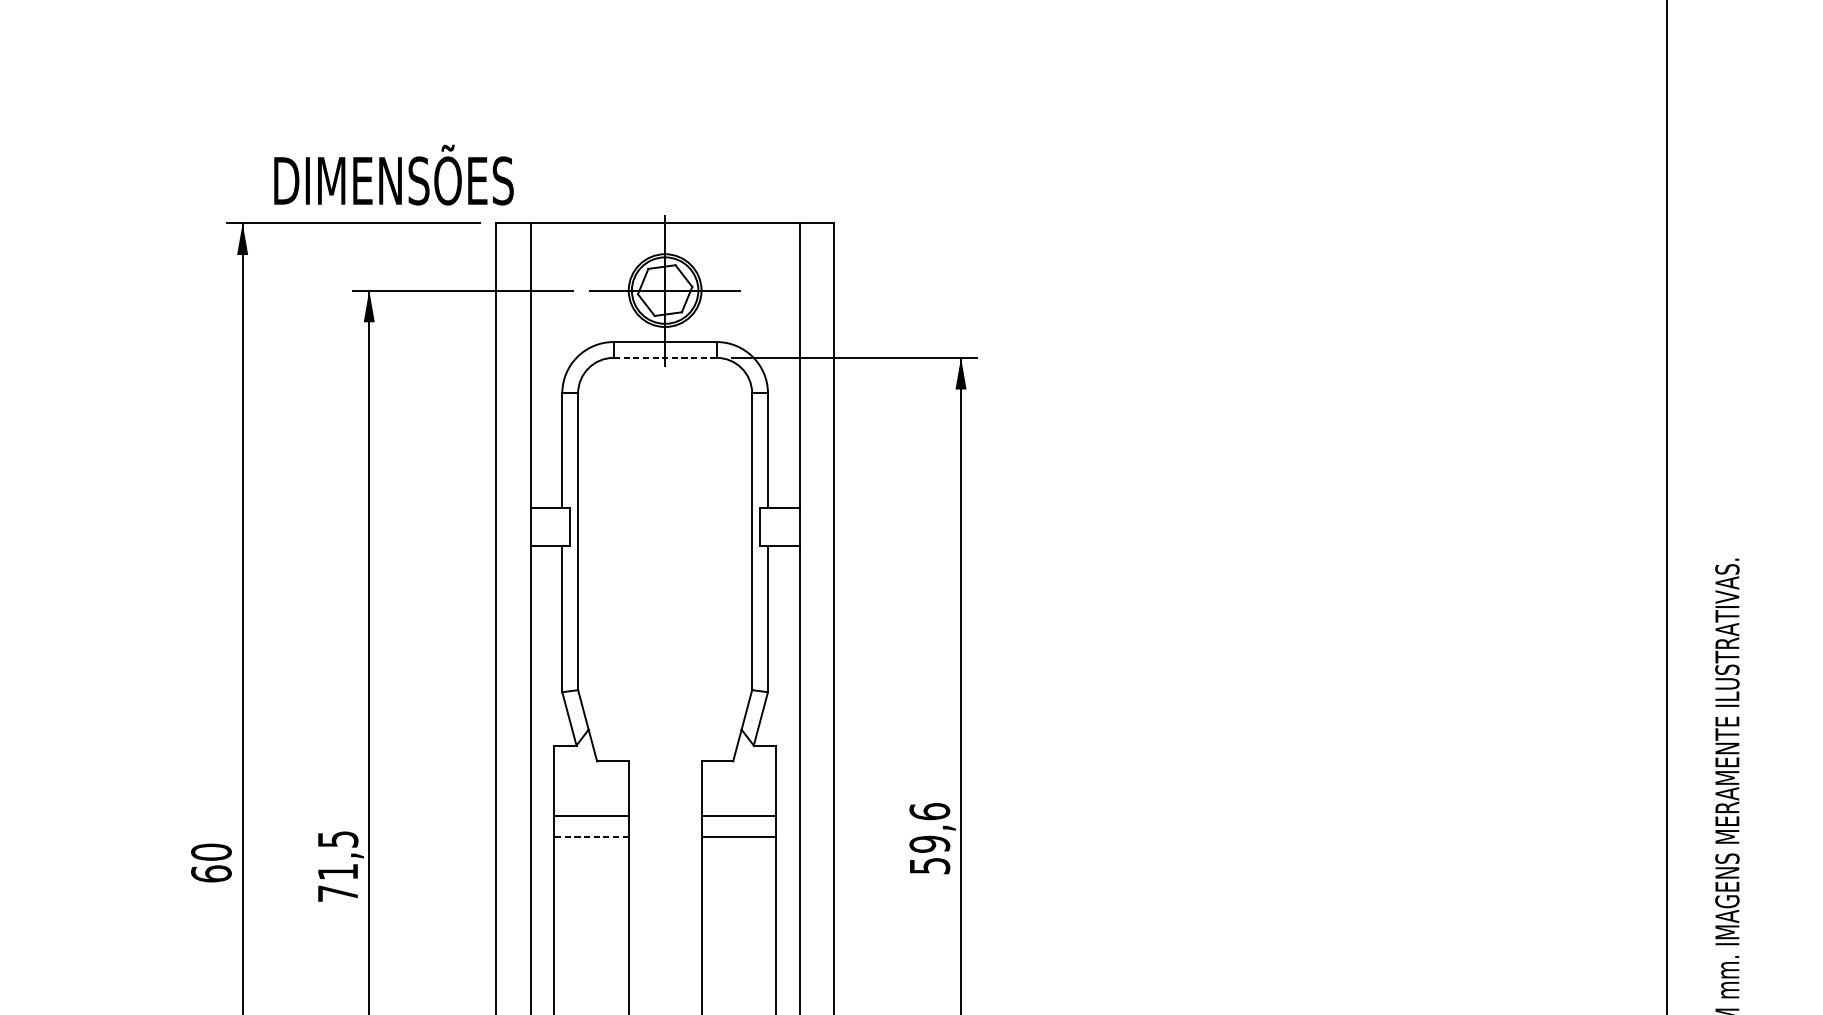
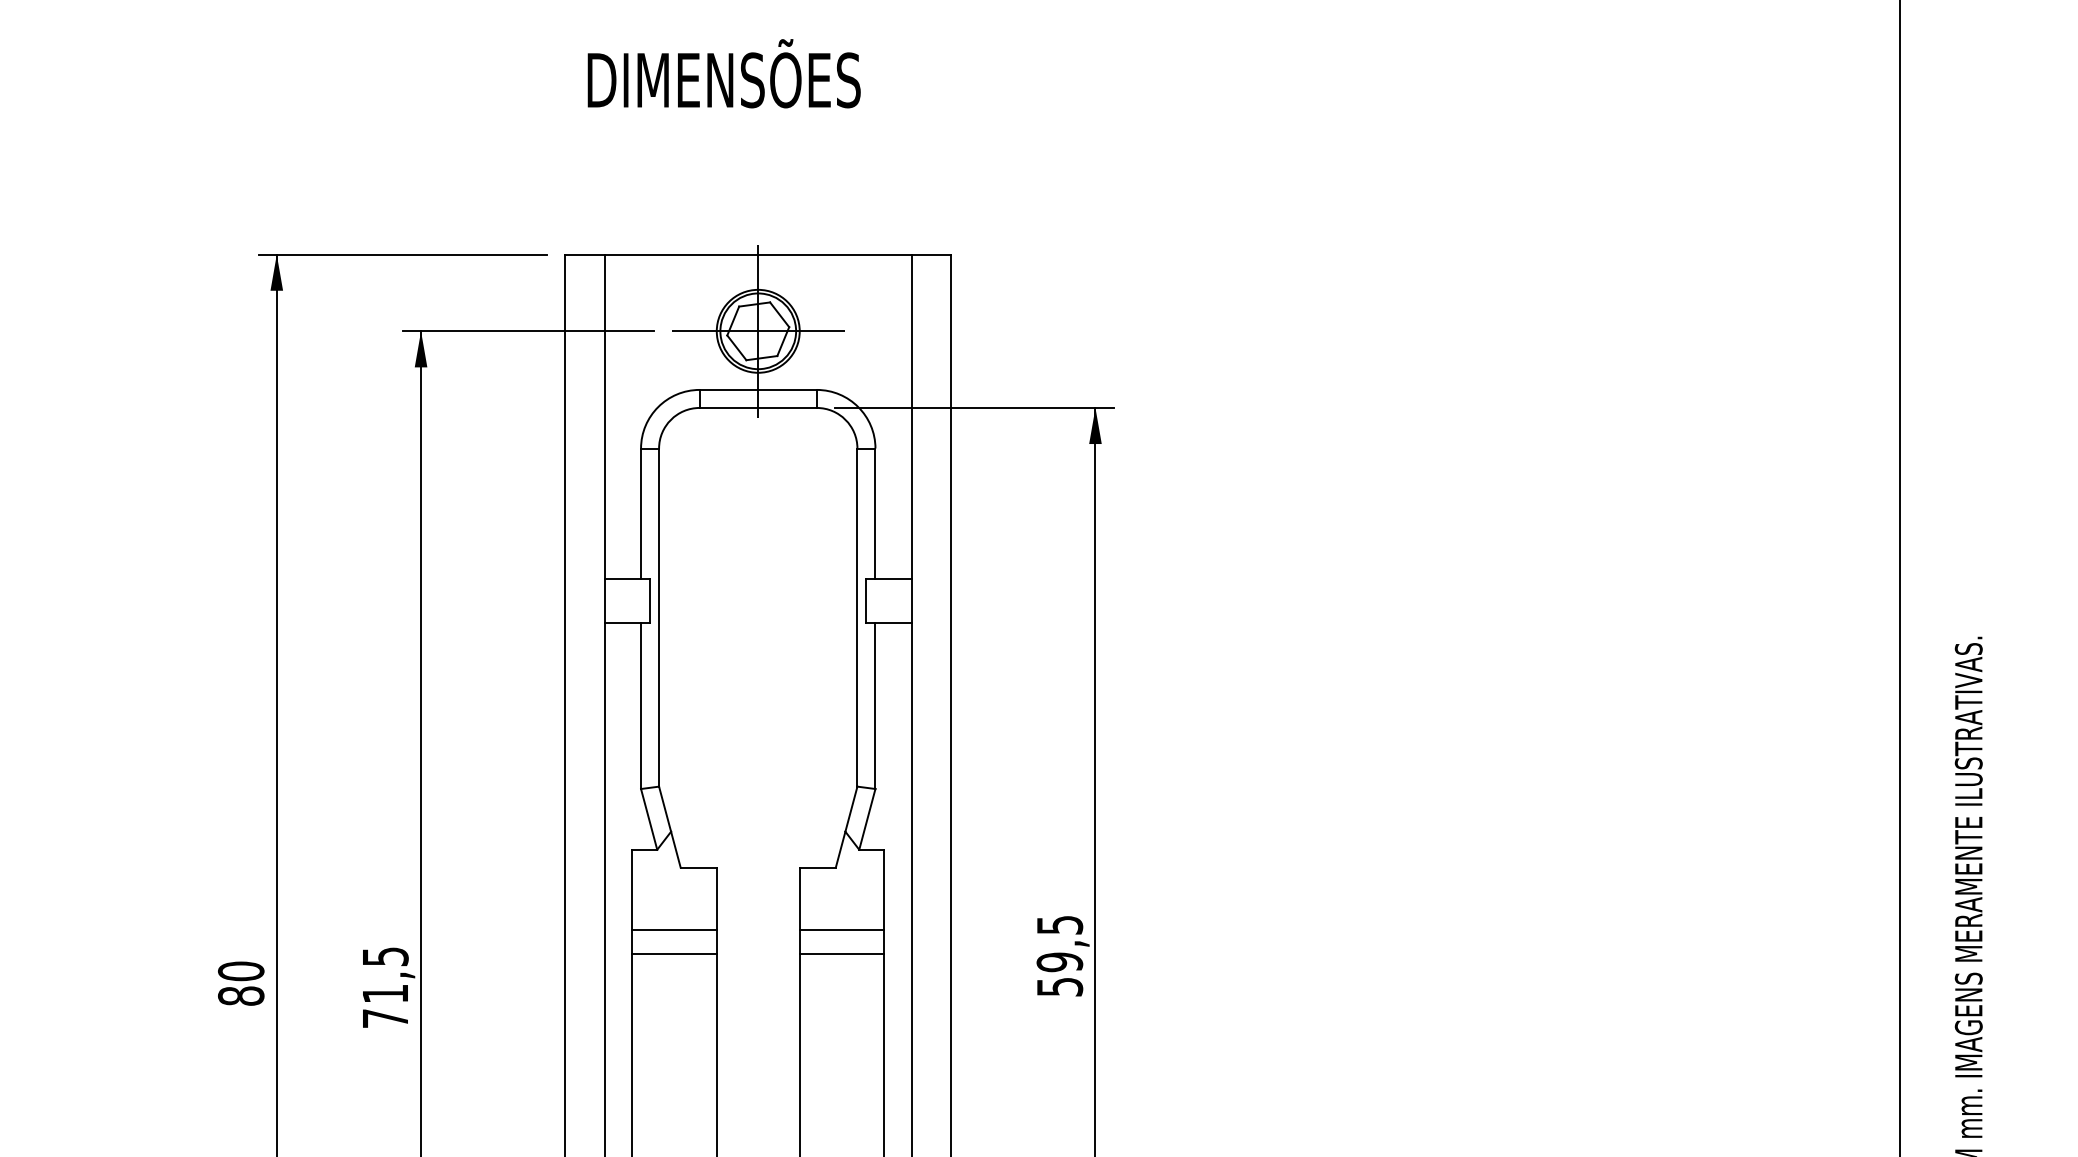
text: (393, 174) -> (723, 73), moved
line: (665, 357) -> (758, 407), dashed -> solid
text: (929, 811) -> (1059, 924), 59,6 -> 59,5
line: (590, 837) -> (673, 954), dashed -> solid
text: (211, 873) -> (241, 995), 60 -> 80

